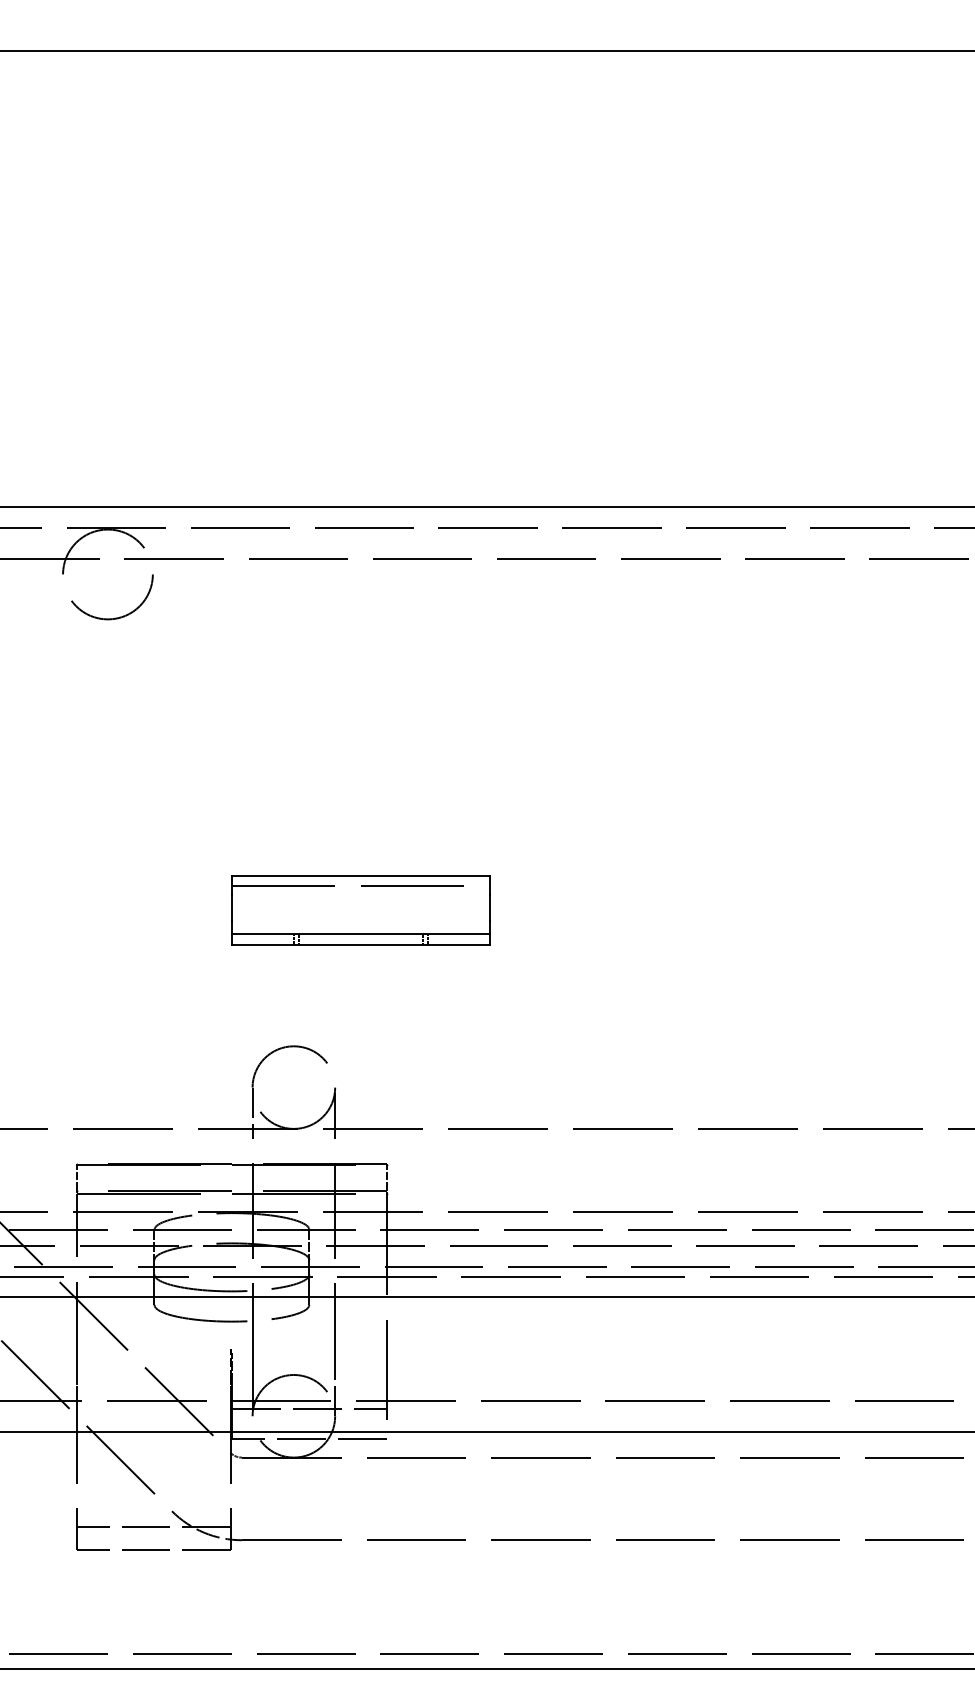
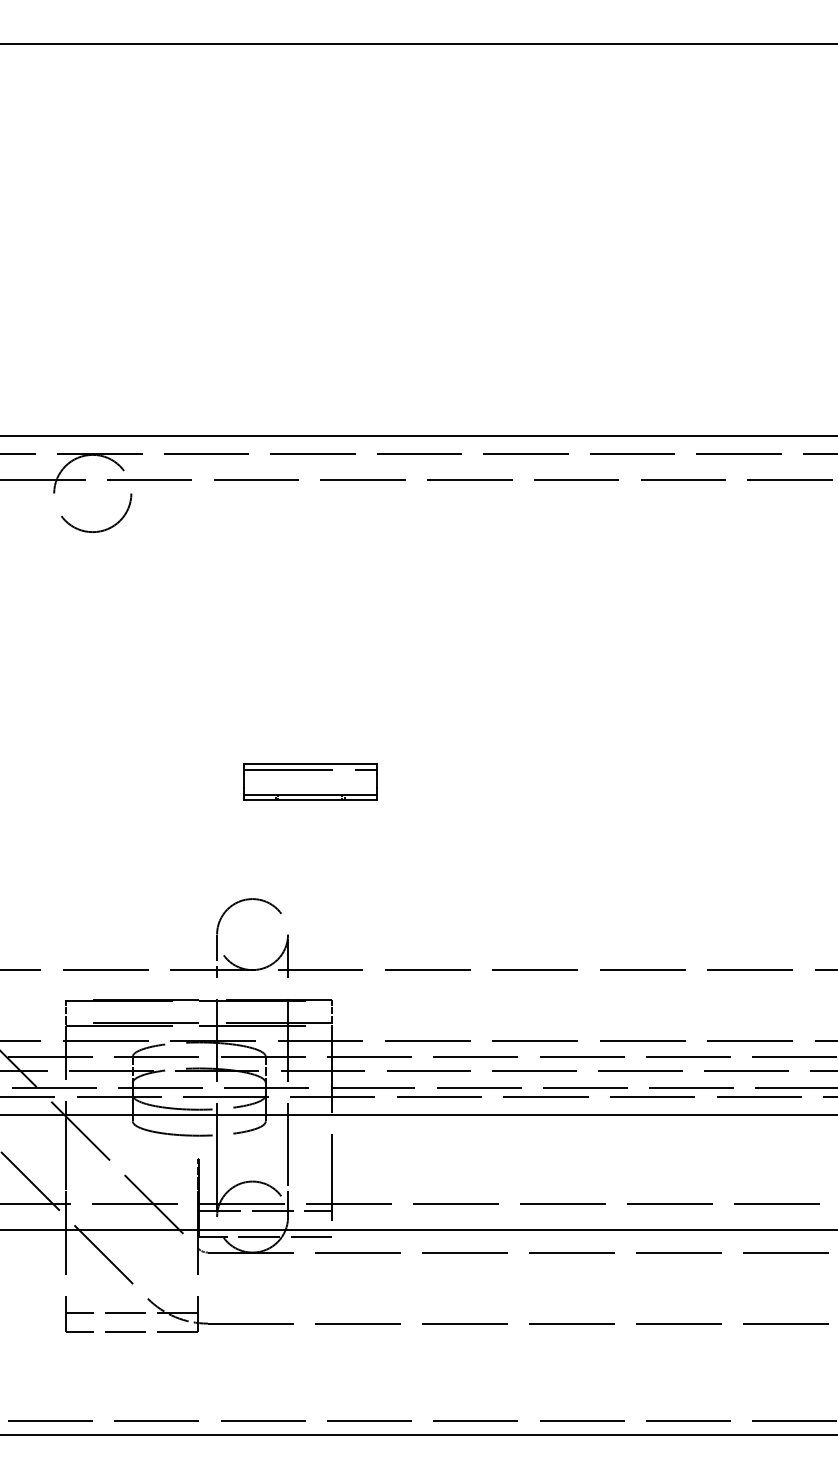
part: (360, 910) -> (309, 782), size x0.6

